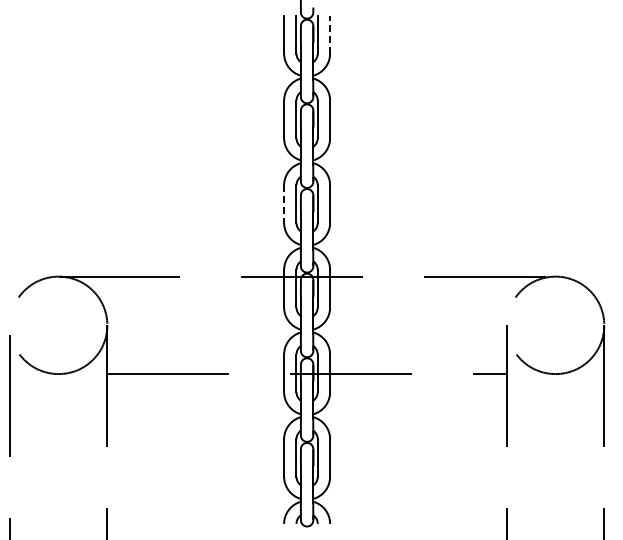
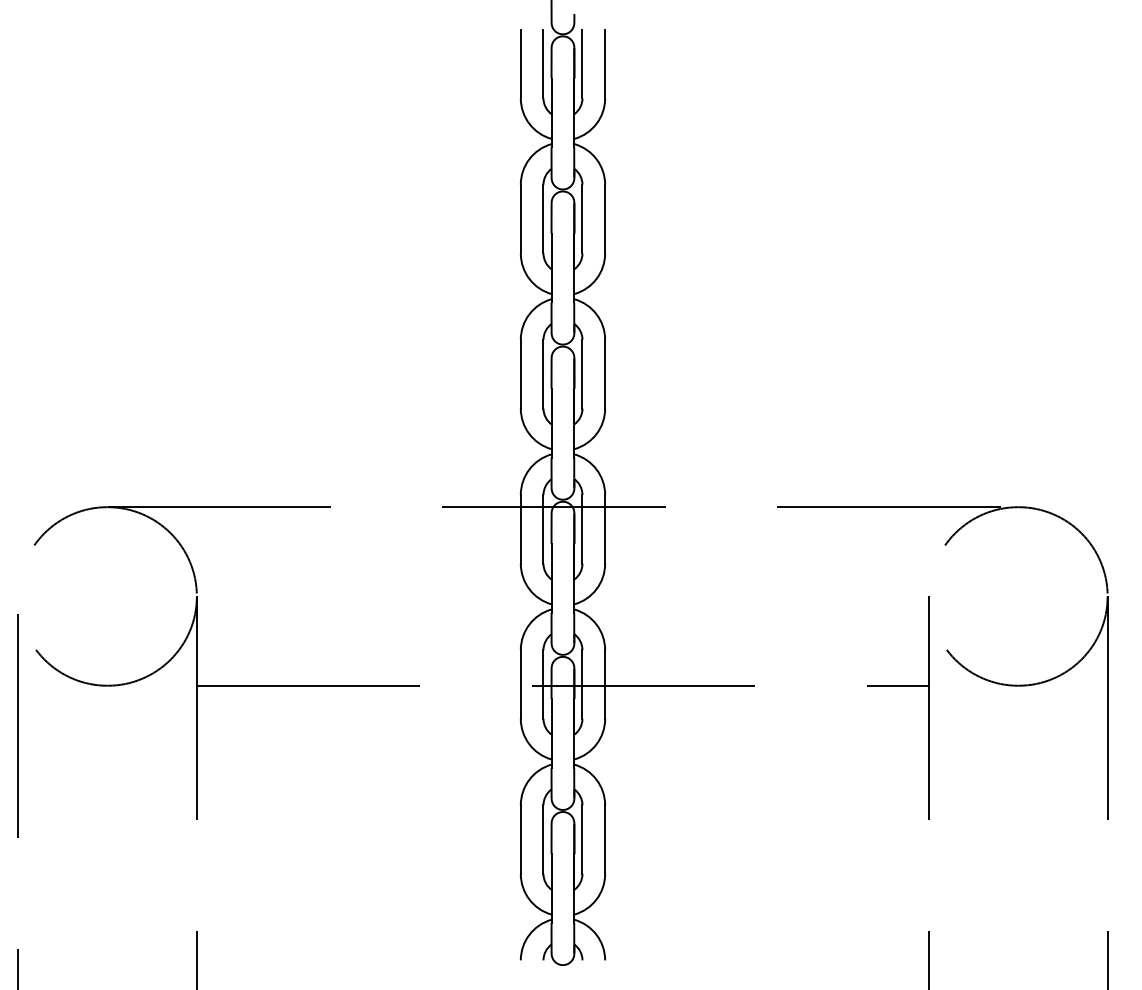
line: (330, 34) -> (605, 63), dashed -> solid
line: (284, 204) -> (521, 374), dashed -> solid

